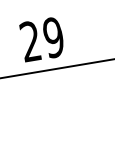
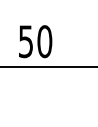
text: (42, 39) -> (35, 41), 29 -> 50

